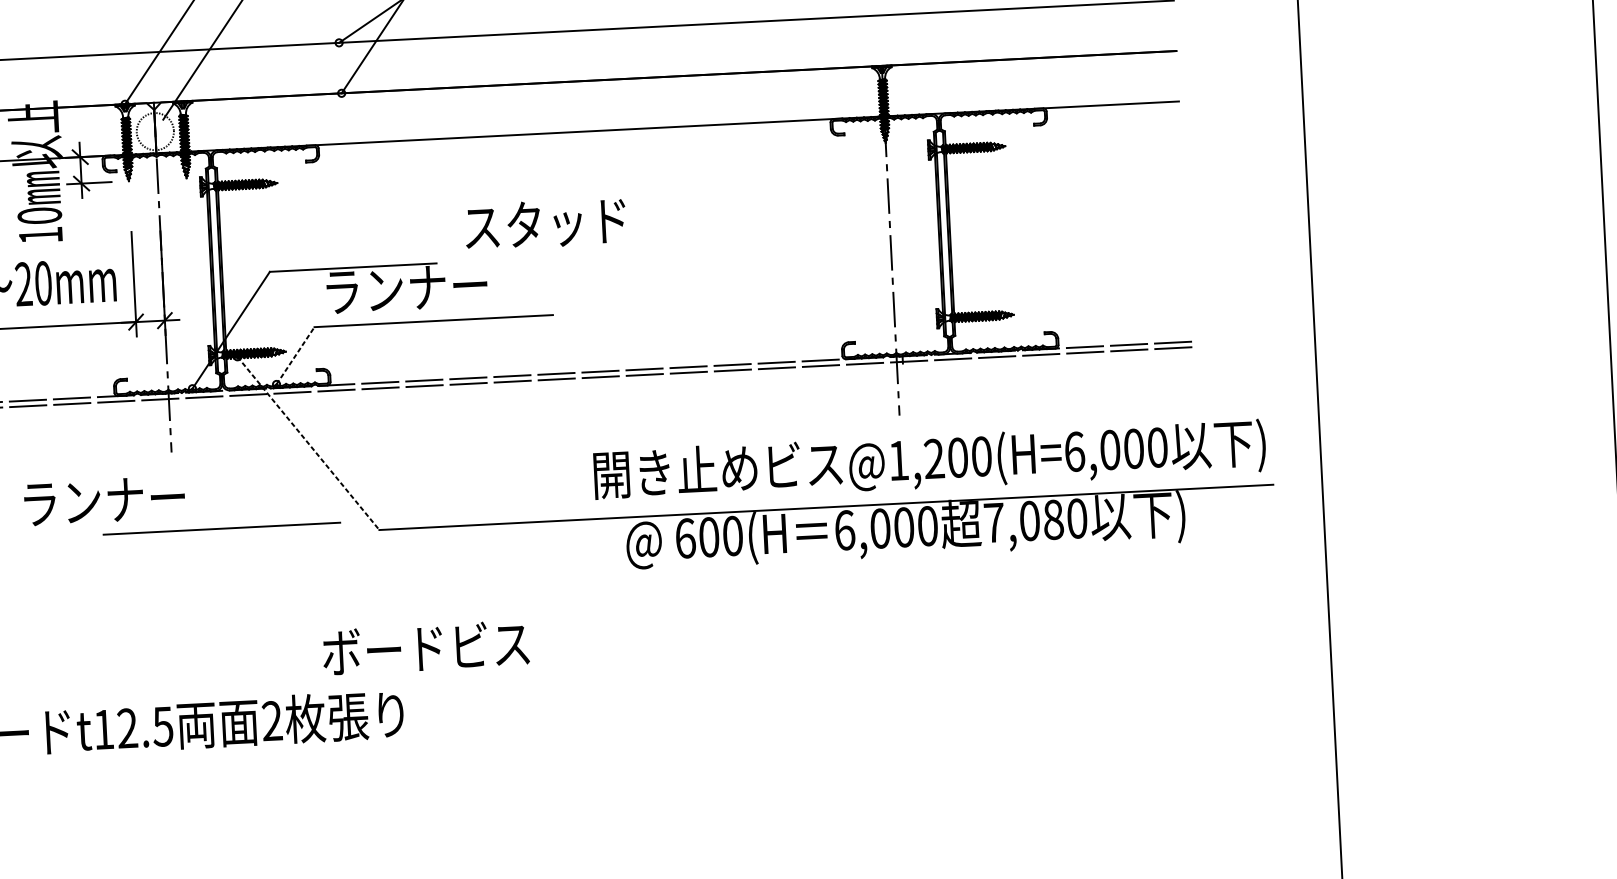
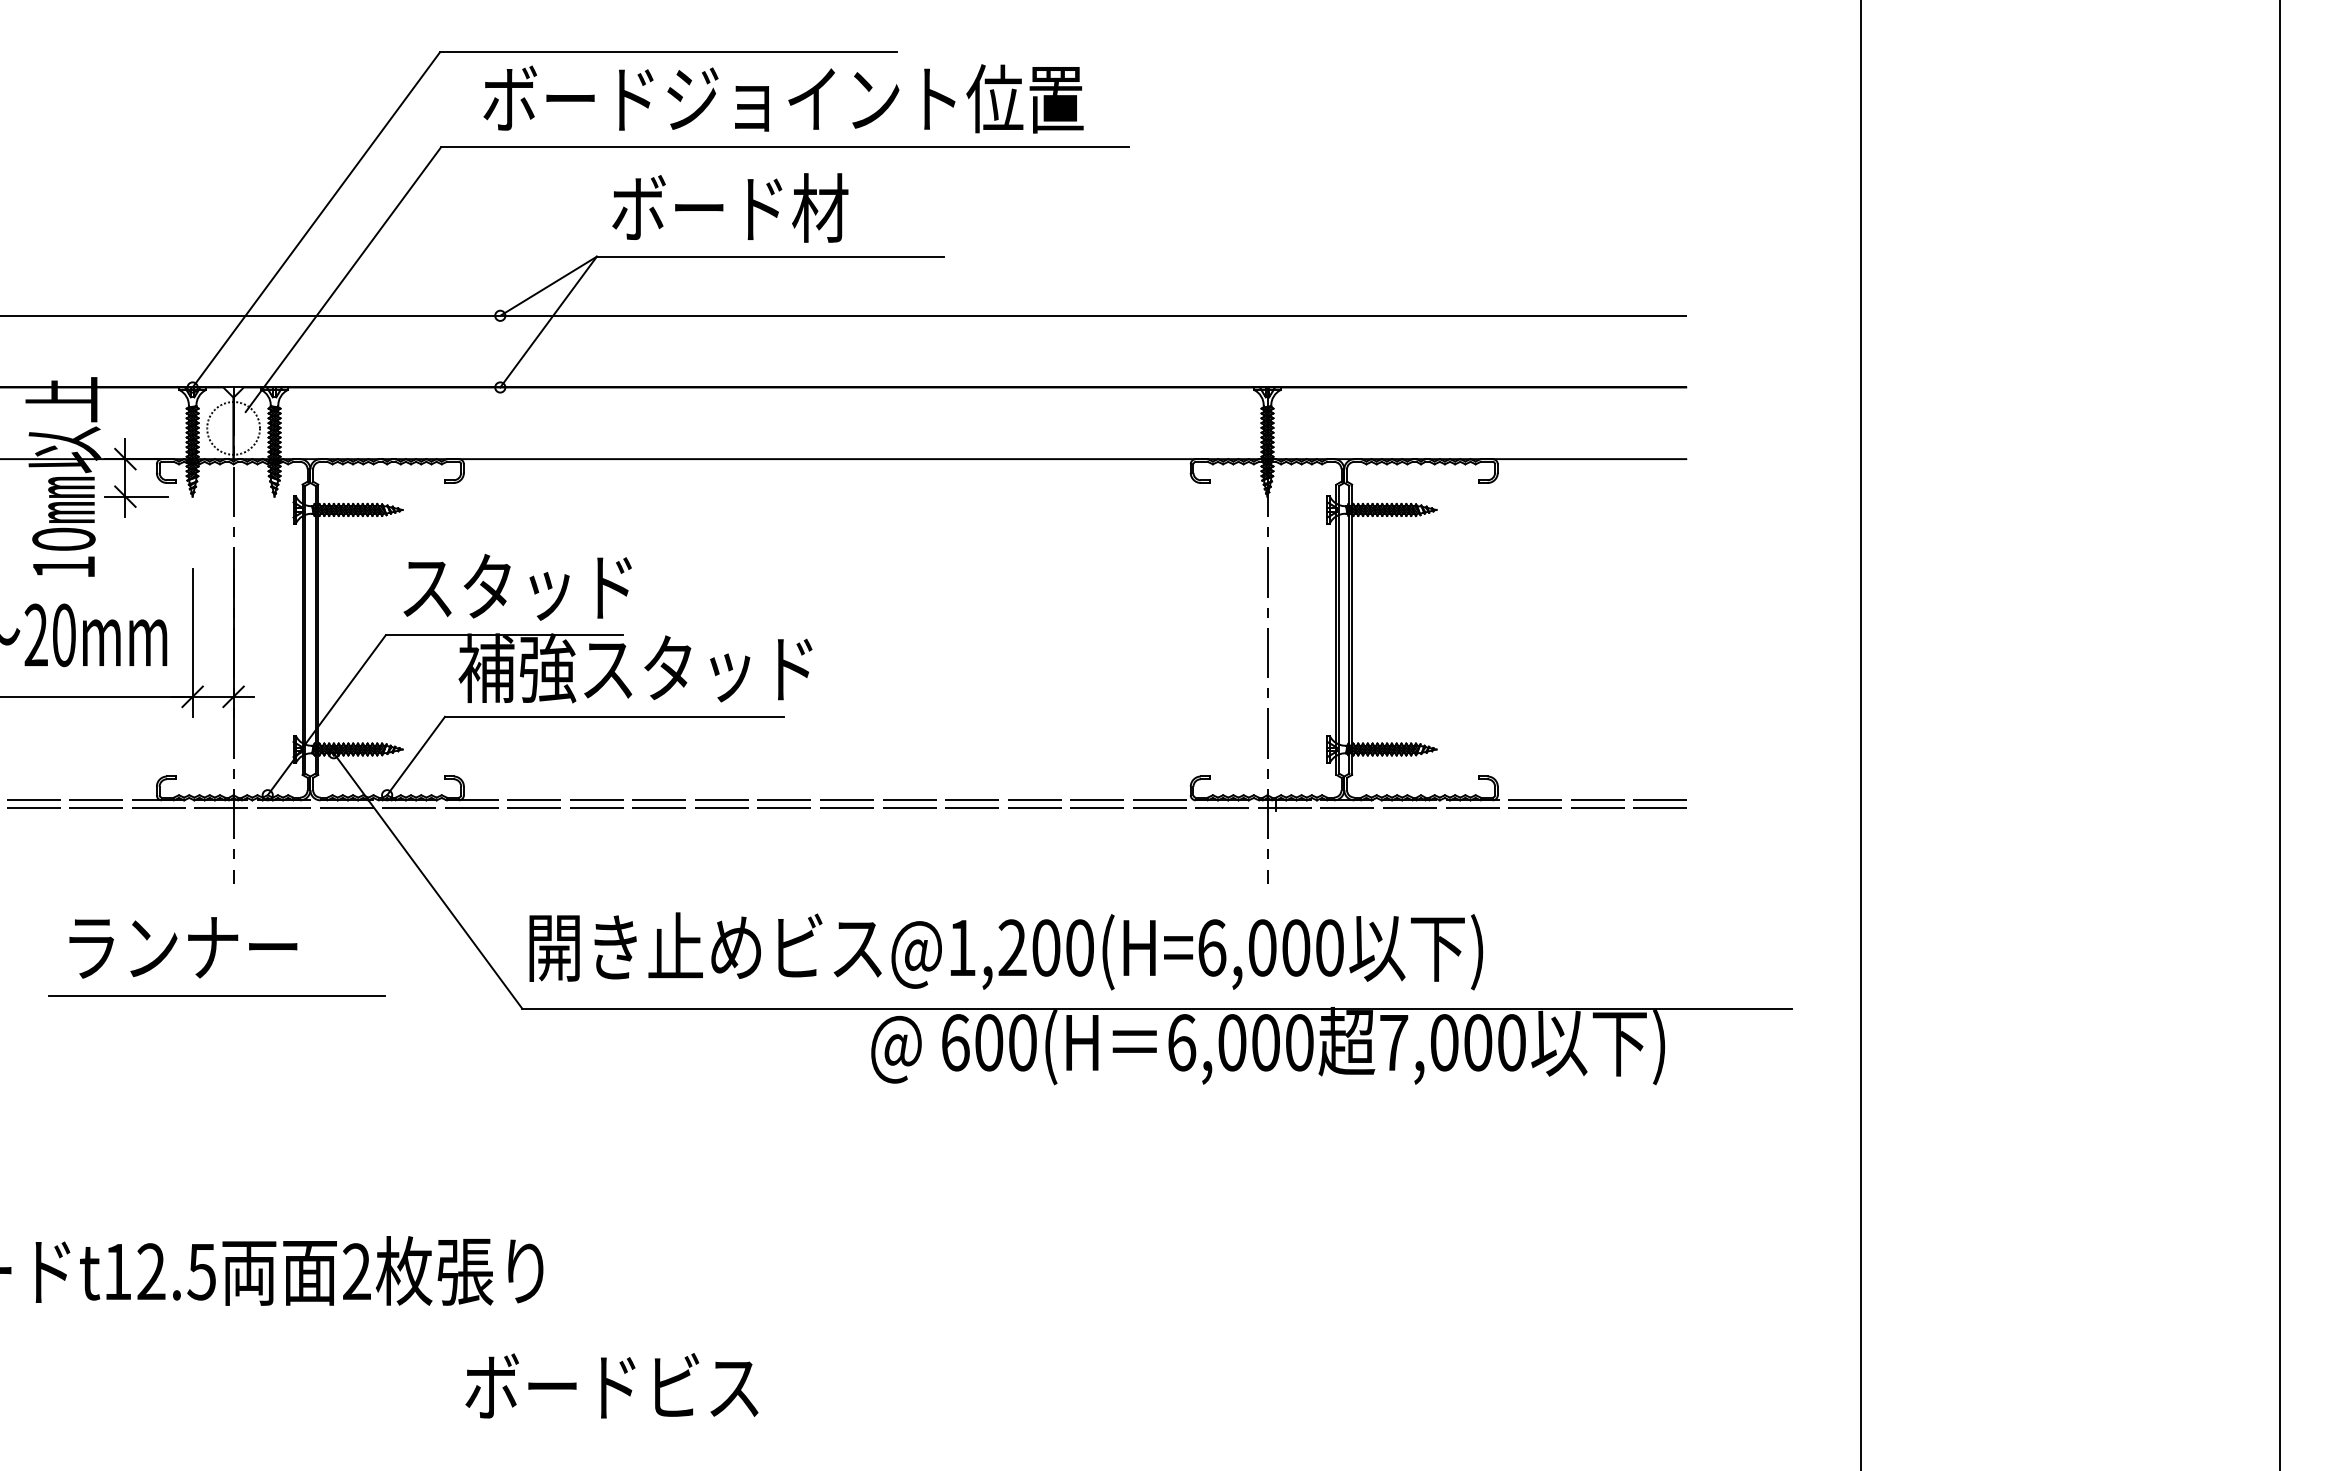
text: (545, 224) -> (517, 587), moved
text: (446, 286) -> (635, 668), ランナー -> 補強スタッド
line: (295, 356) -> (416, 756), dashed -> solid
line: (308, 443) -> (428, 881), dashed -> solid
text: (930, 461) -> (1006, 951), moved
text: (104, 500) -> (183, 947), moved
text: (1053, 519) -> (1478, 1042), 7,080 -> 7,000
line: (221, 528) -> (216, 995), moved
text: (425, 647) -> (611, 1385), moved

